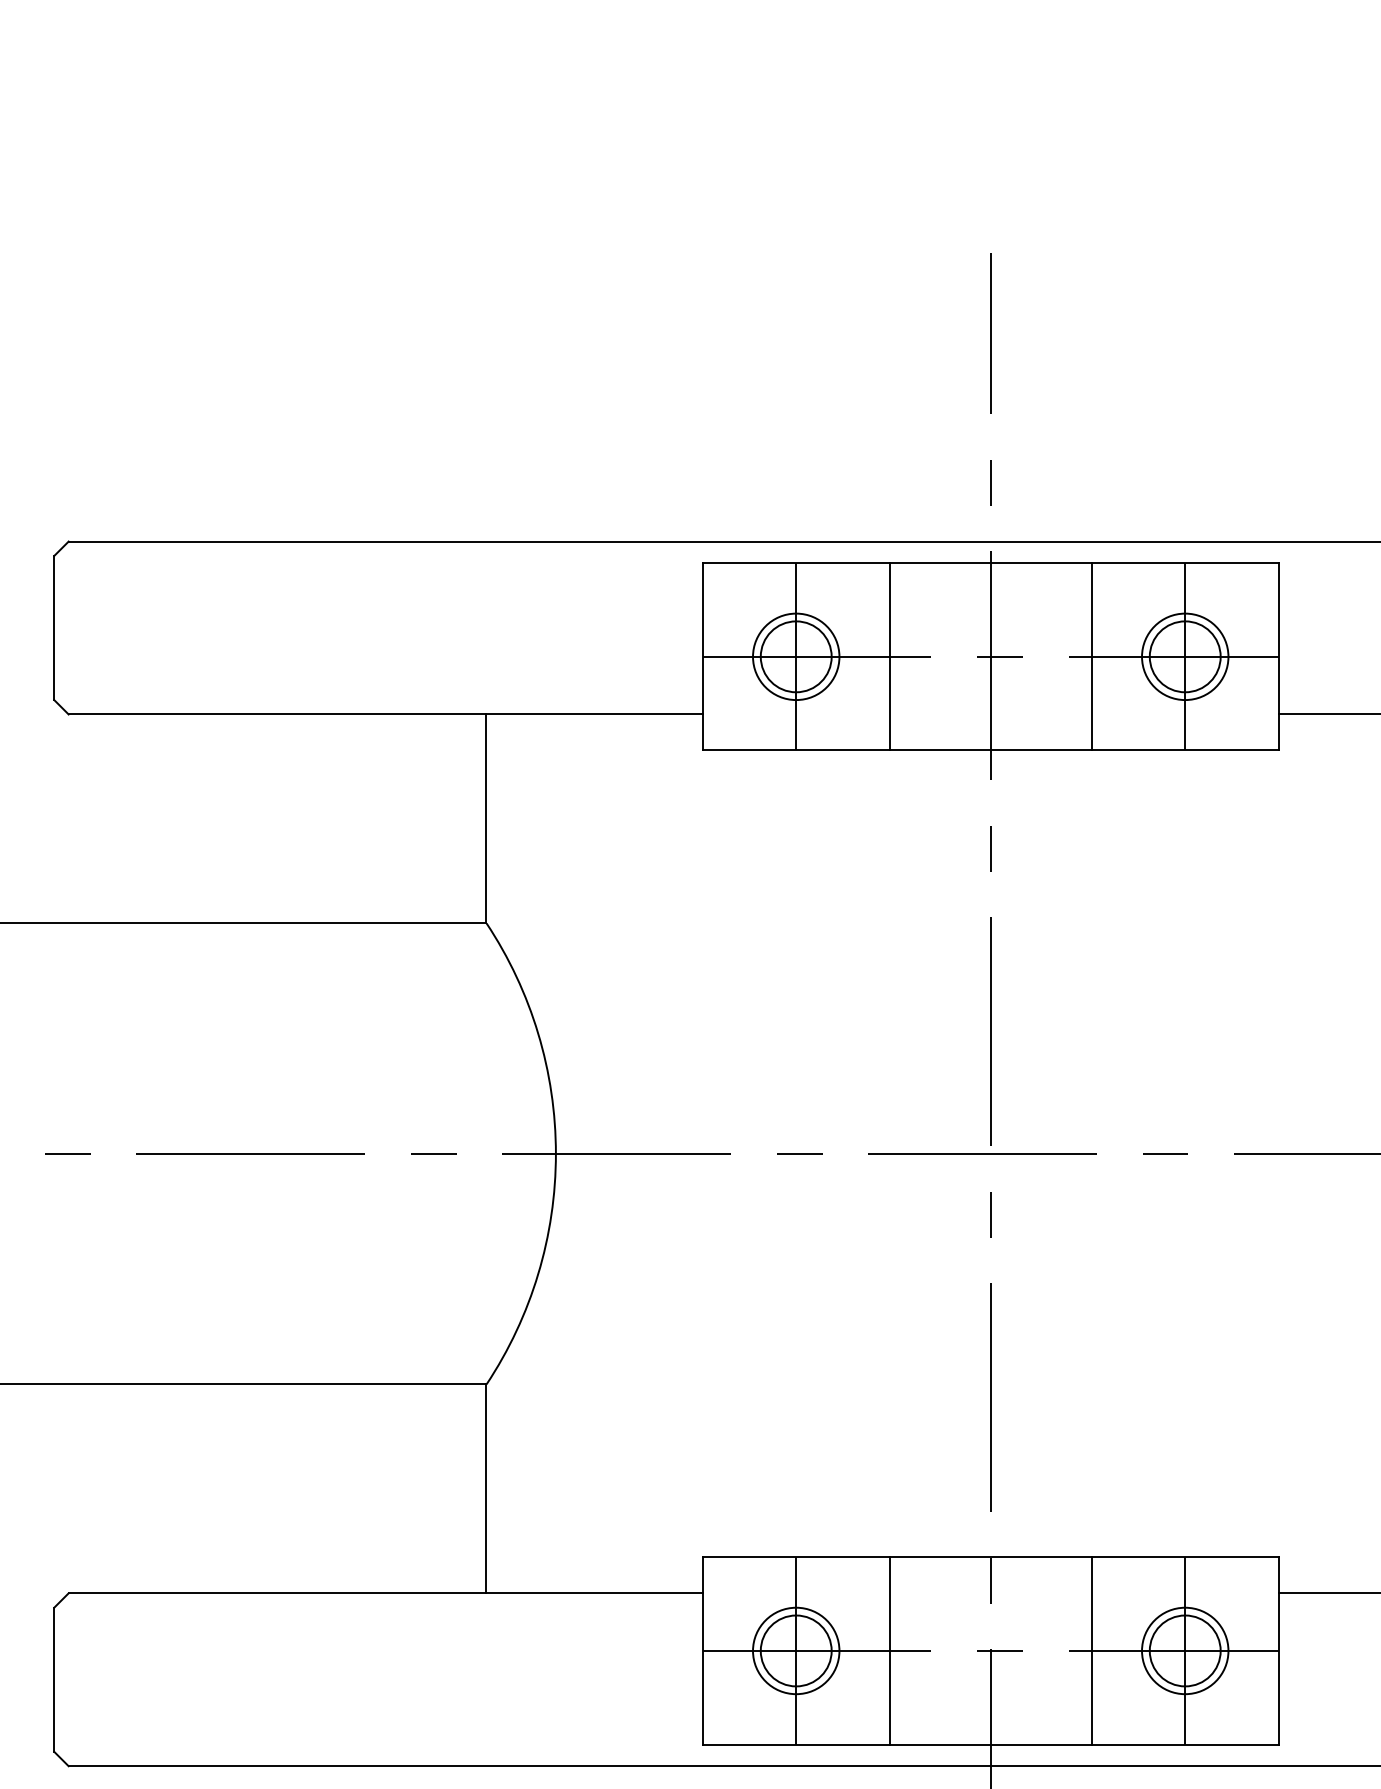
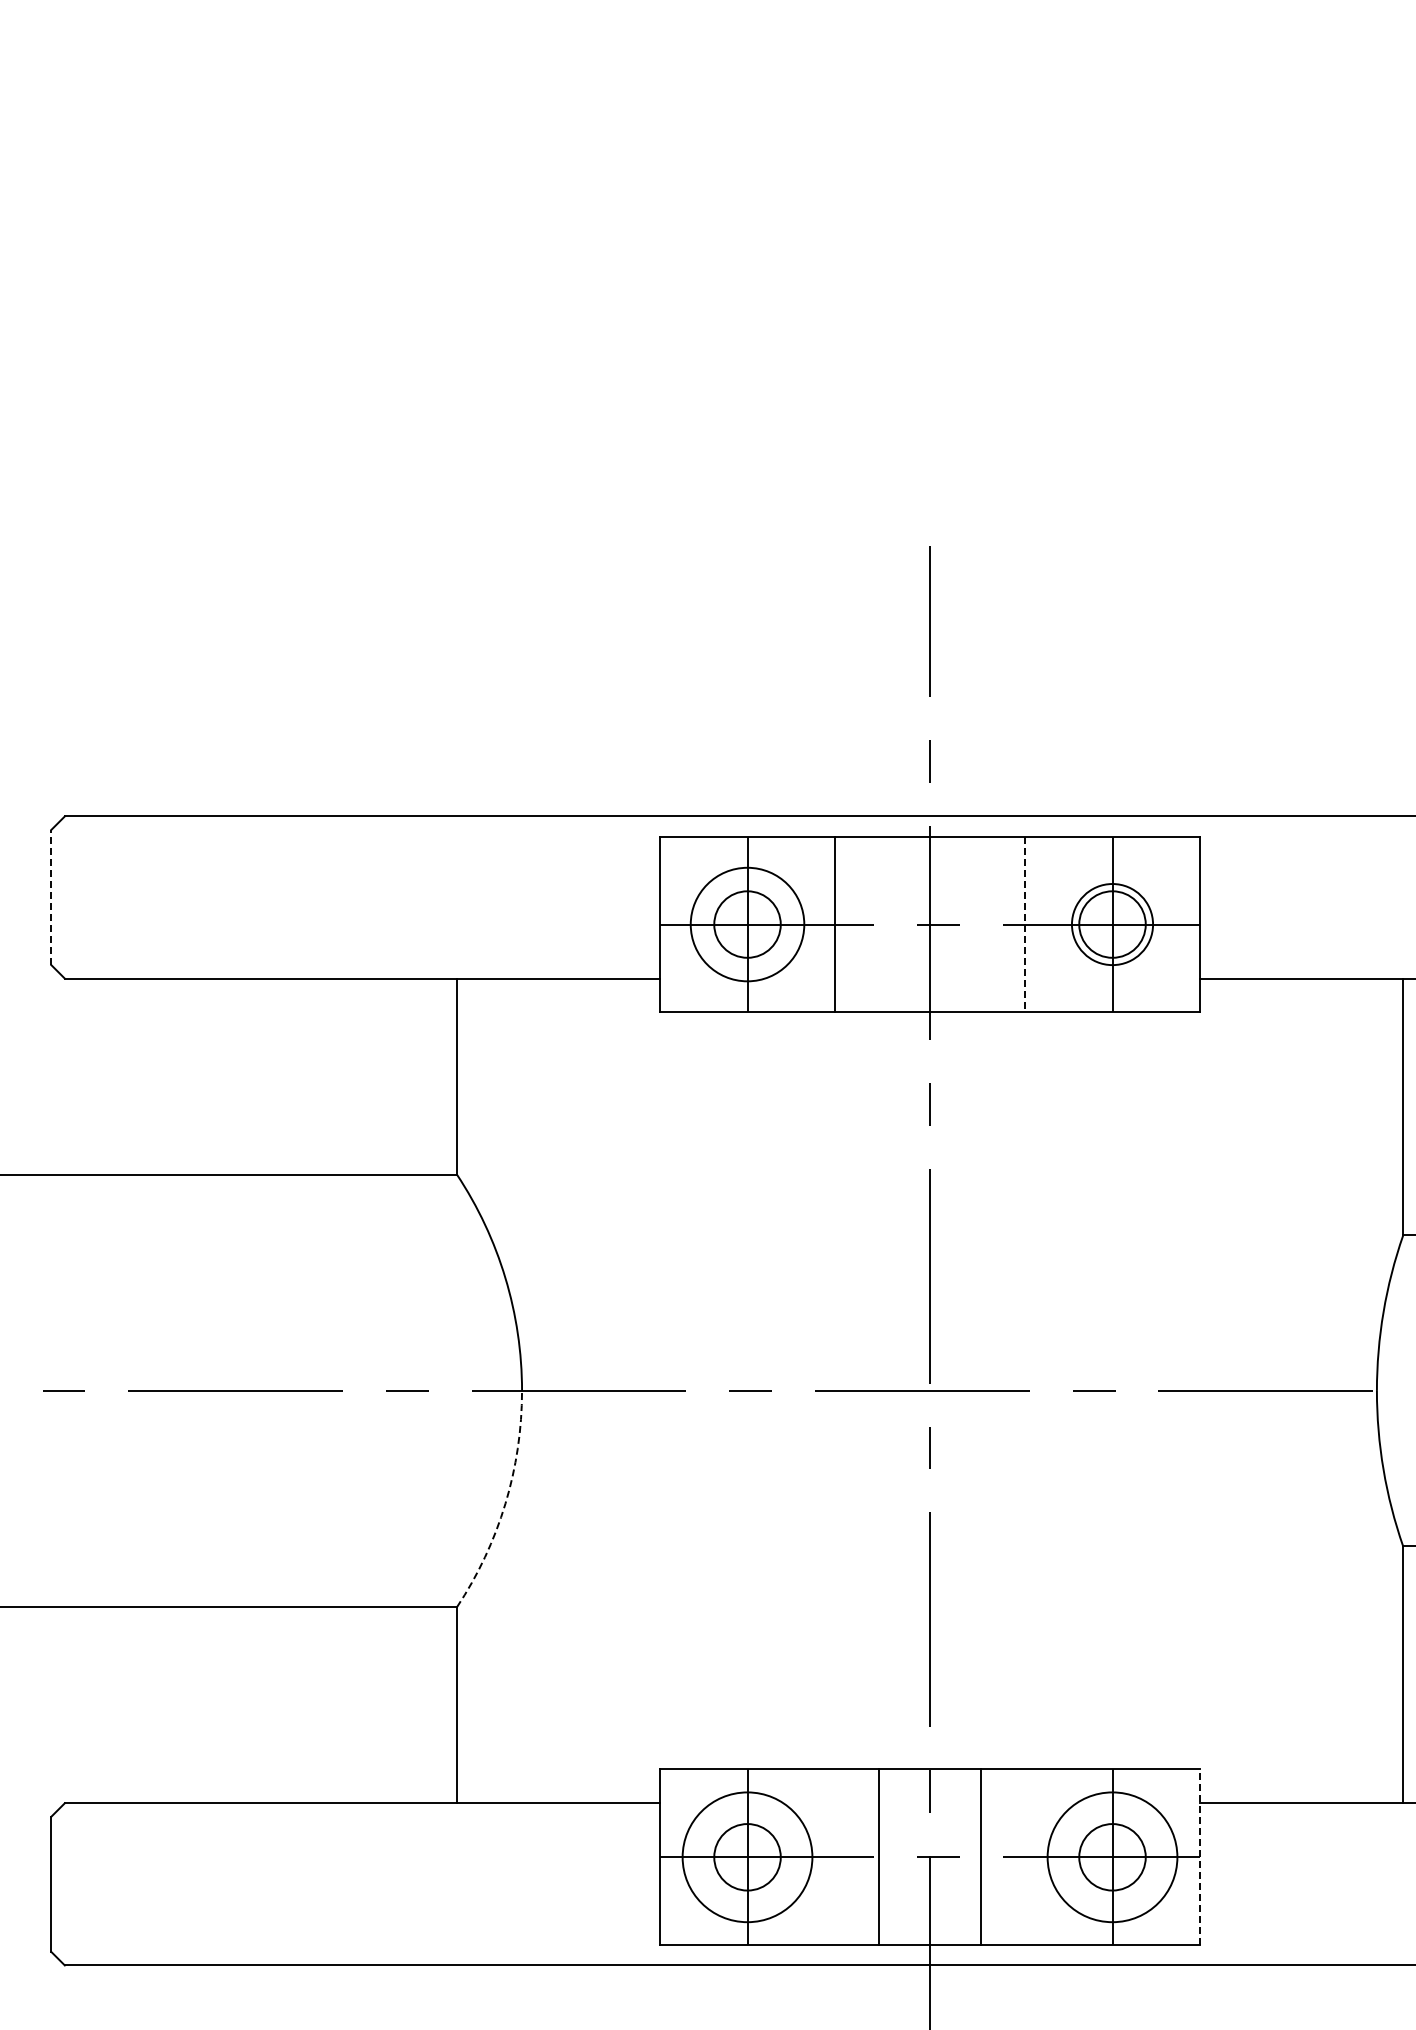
line: (54, 627) -> (51, 897), solid -> dashed
circle: (796, 656) -> (747, 924), size x1.4
line: (1091, 656) -> (1024, 924), solid -> dashed
arc: (538, 1273) -> (505, 1503), solid -> dashed
circle: (796, 1650) -> (747, 1856), size x1.6
circle: (1185, 1650) -> (1112, 1856), size x1.6
line: (889, 1651) -> (879, 1857), moved
line: (1091, 1651) -> (980, 1857), moved
line: (1279, 1651) -> (1200, 1857), solid -> dashed

